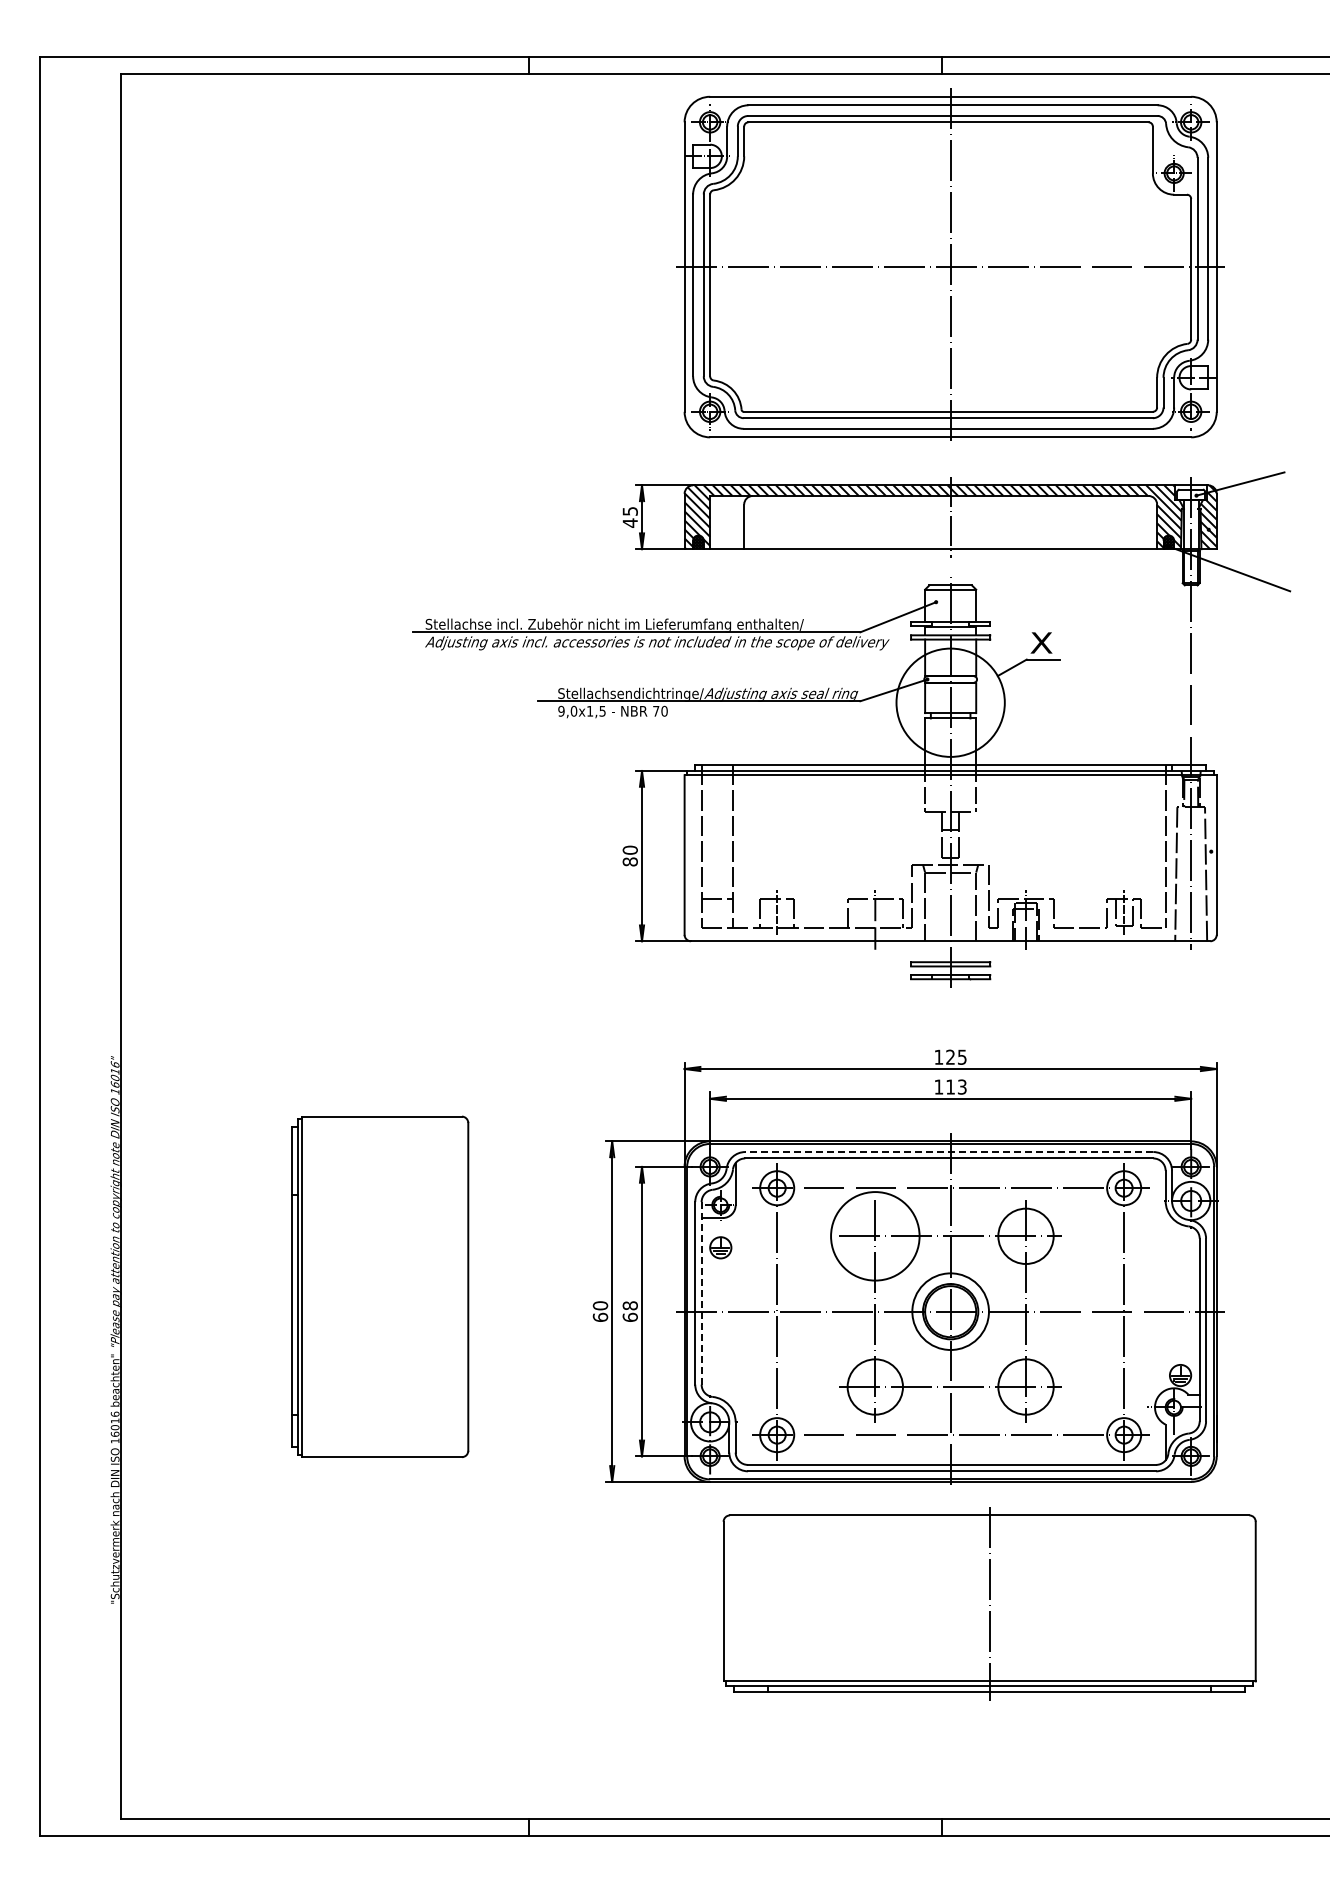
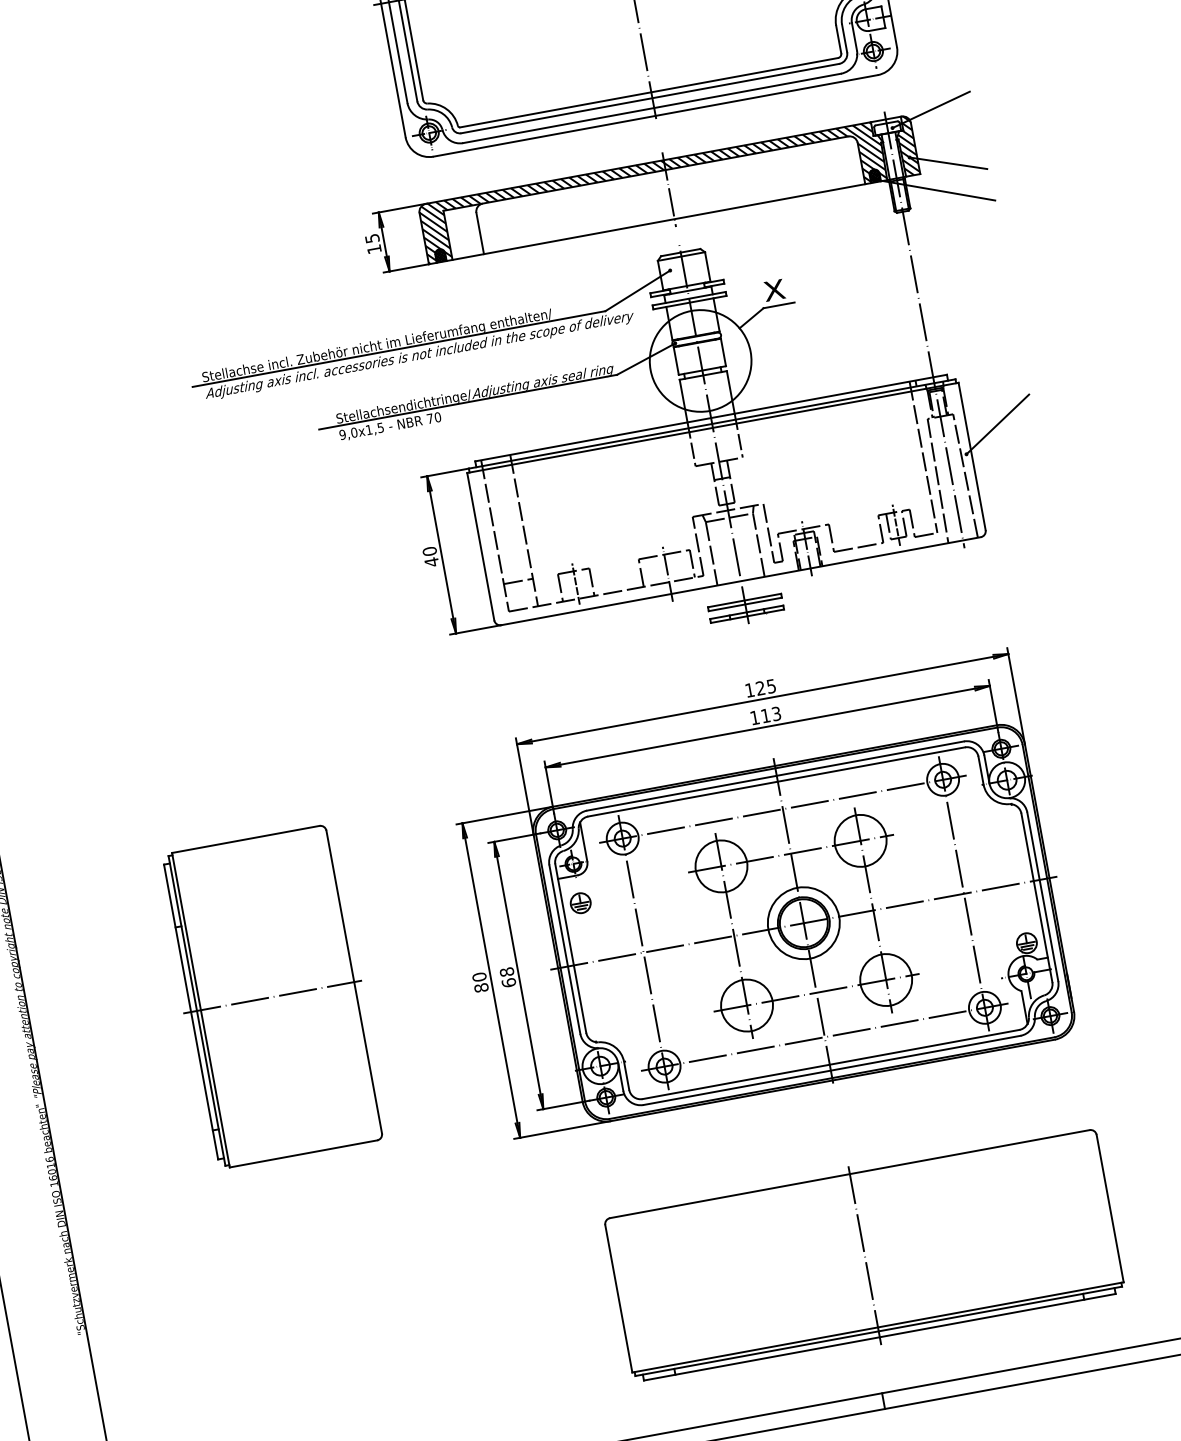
text: (629, 522) -> (373, 248), 45 -> 15
line: (1247, 542) -> (947, 162), added
line: (1249, 826) -> (997, 424), added
text: (629, 861) -> (430, 561), 80 -> 40
line: (948, 1152) -> (774, 776), dashed -> solid
circle: (874, 1236) -> (720, 866), size x0.62
line: (379, 1286) -> (272, 996), added
line: (701, 1293) -> (570, 948), dashed -> solid
text: (599, 1316) -> (480, 987), 60 -> 80
part: (989, 1603) -> (864, 1255), moved

